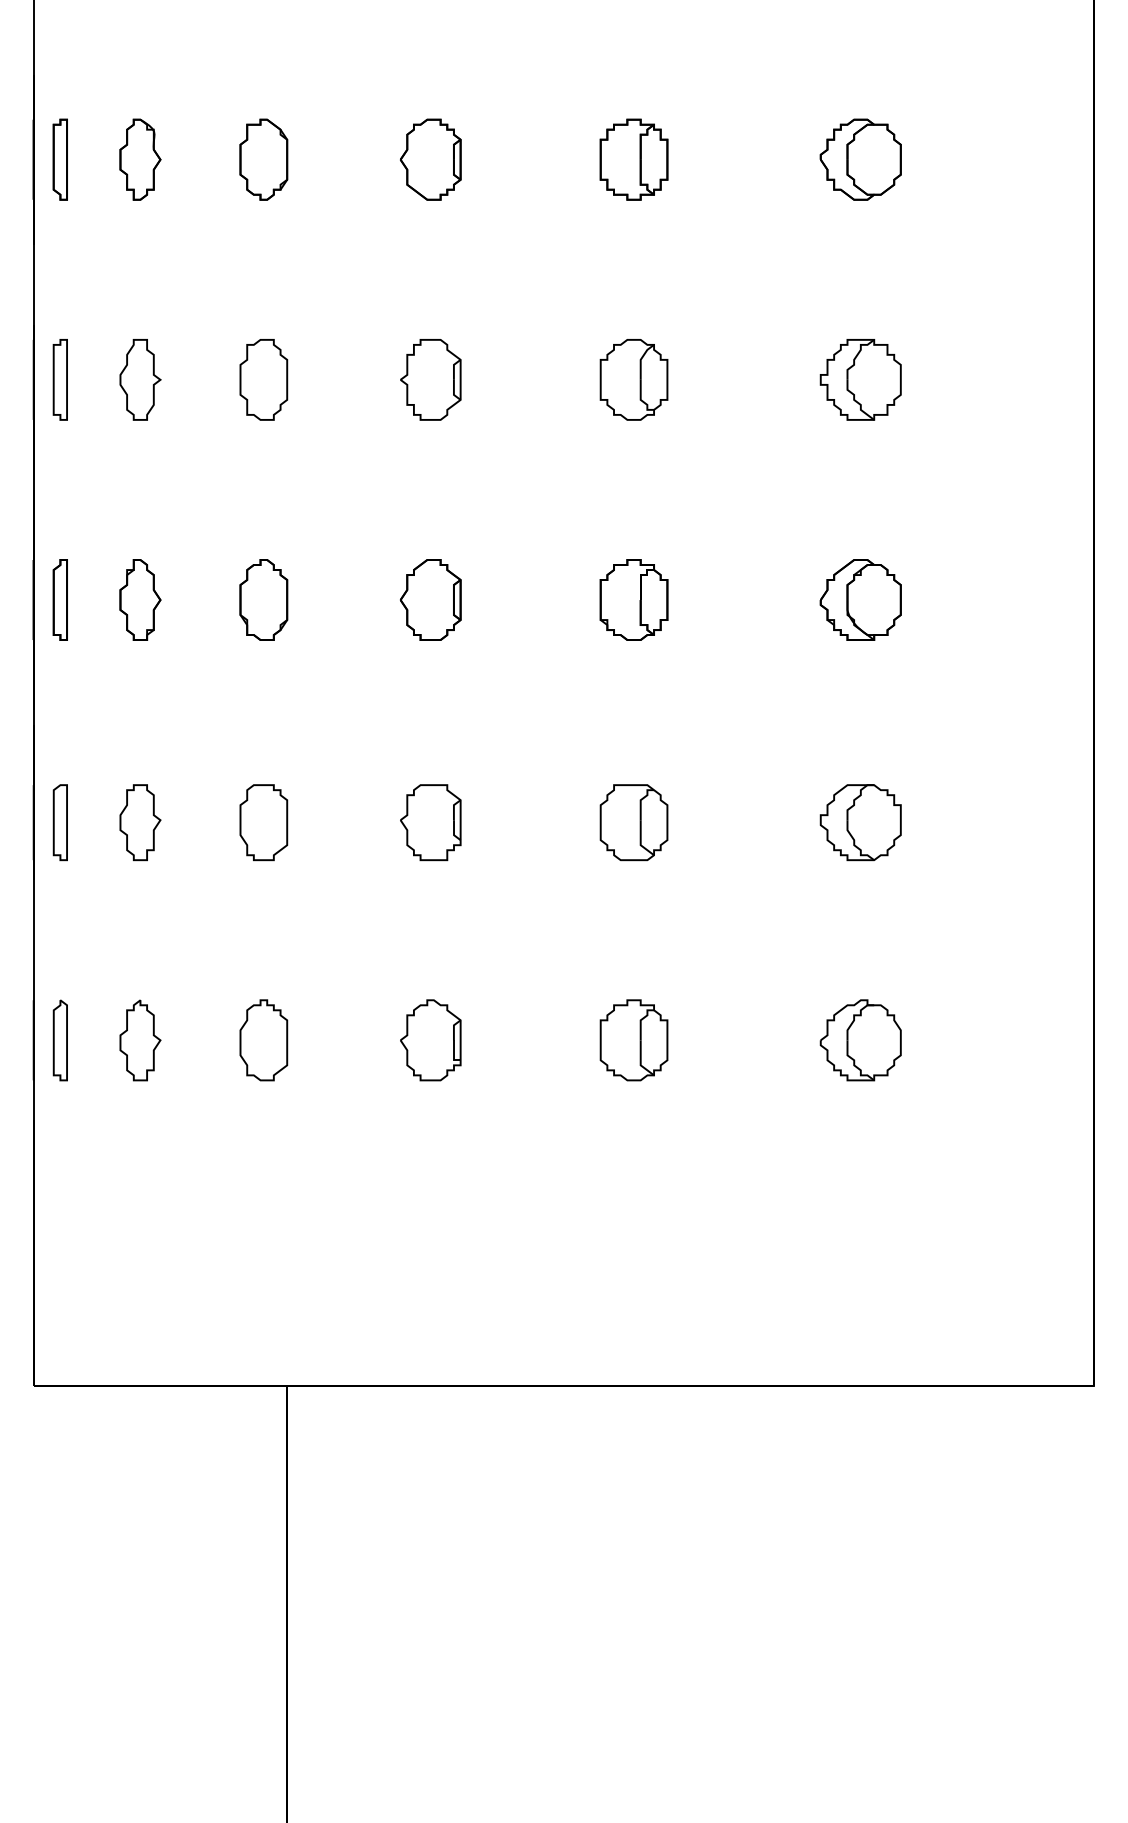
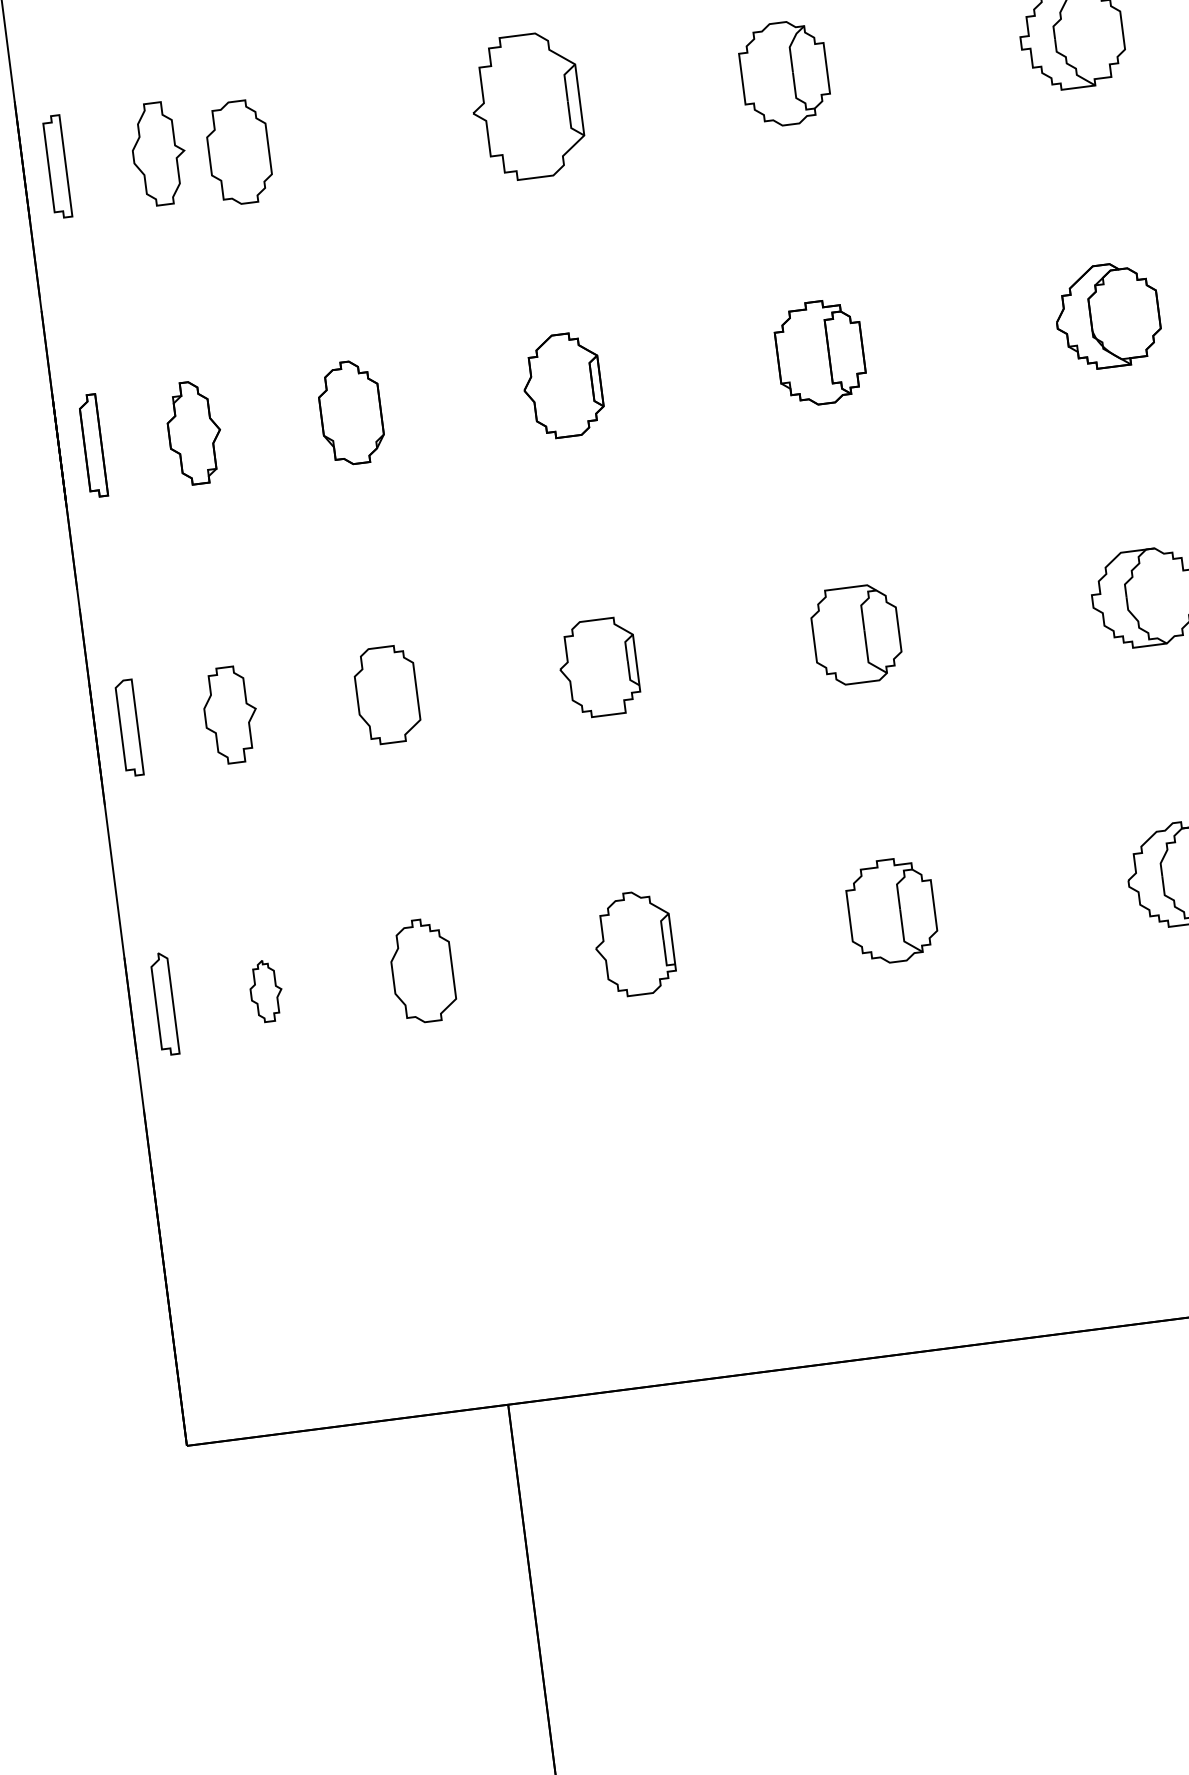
part: (263, 379) -> (238, 152), moved
part: (430, 379) -> (526, 106), size x1.4
part: (140, 1040) -> (266, 991), size x0.6

